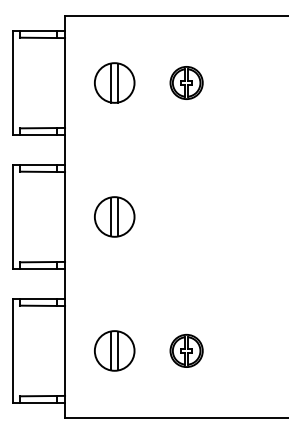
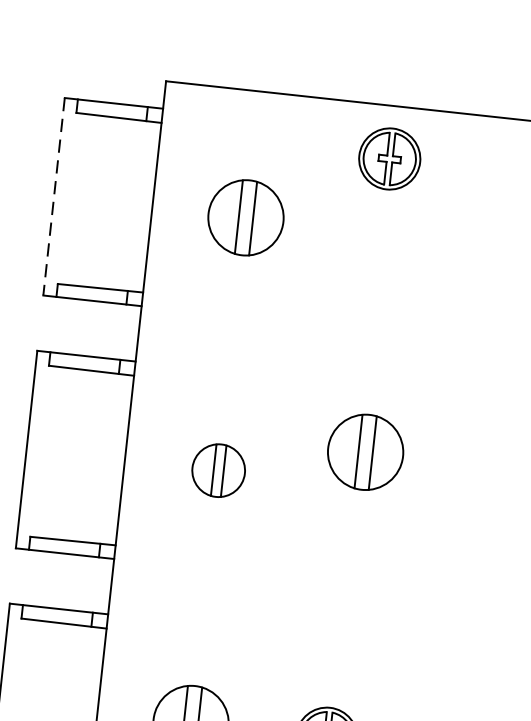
part: (186, 82) -> (389, 158), moved
line: (12, 83) -> (53, 197), solid -> dashed
part: (190, 198) -> (365, 451), added
part: (114, 216) -> (218, 469), size x0.7

